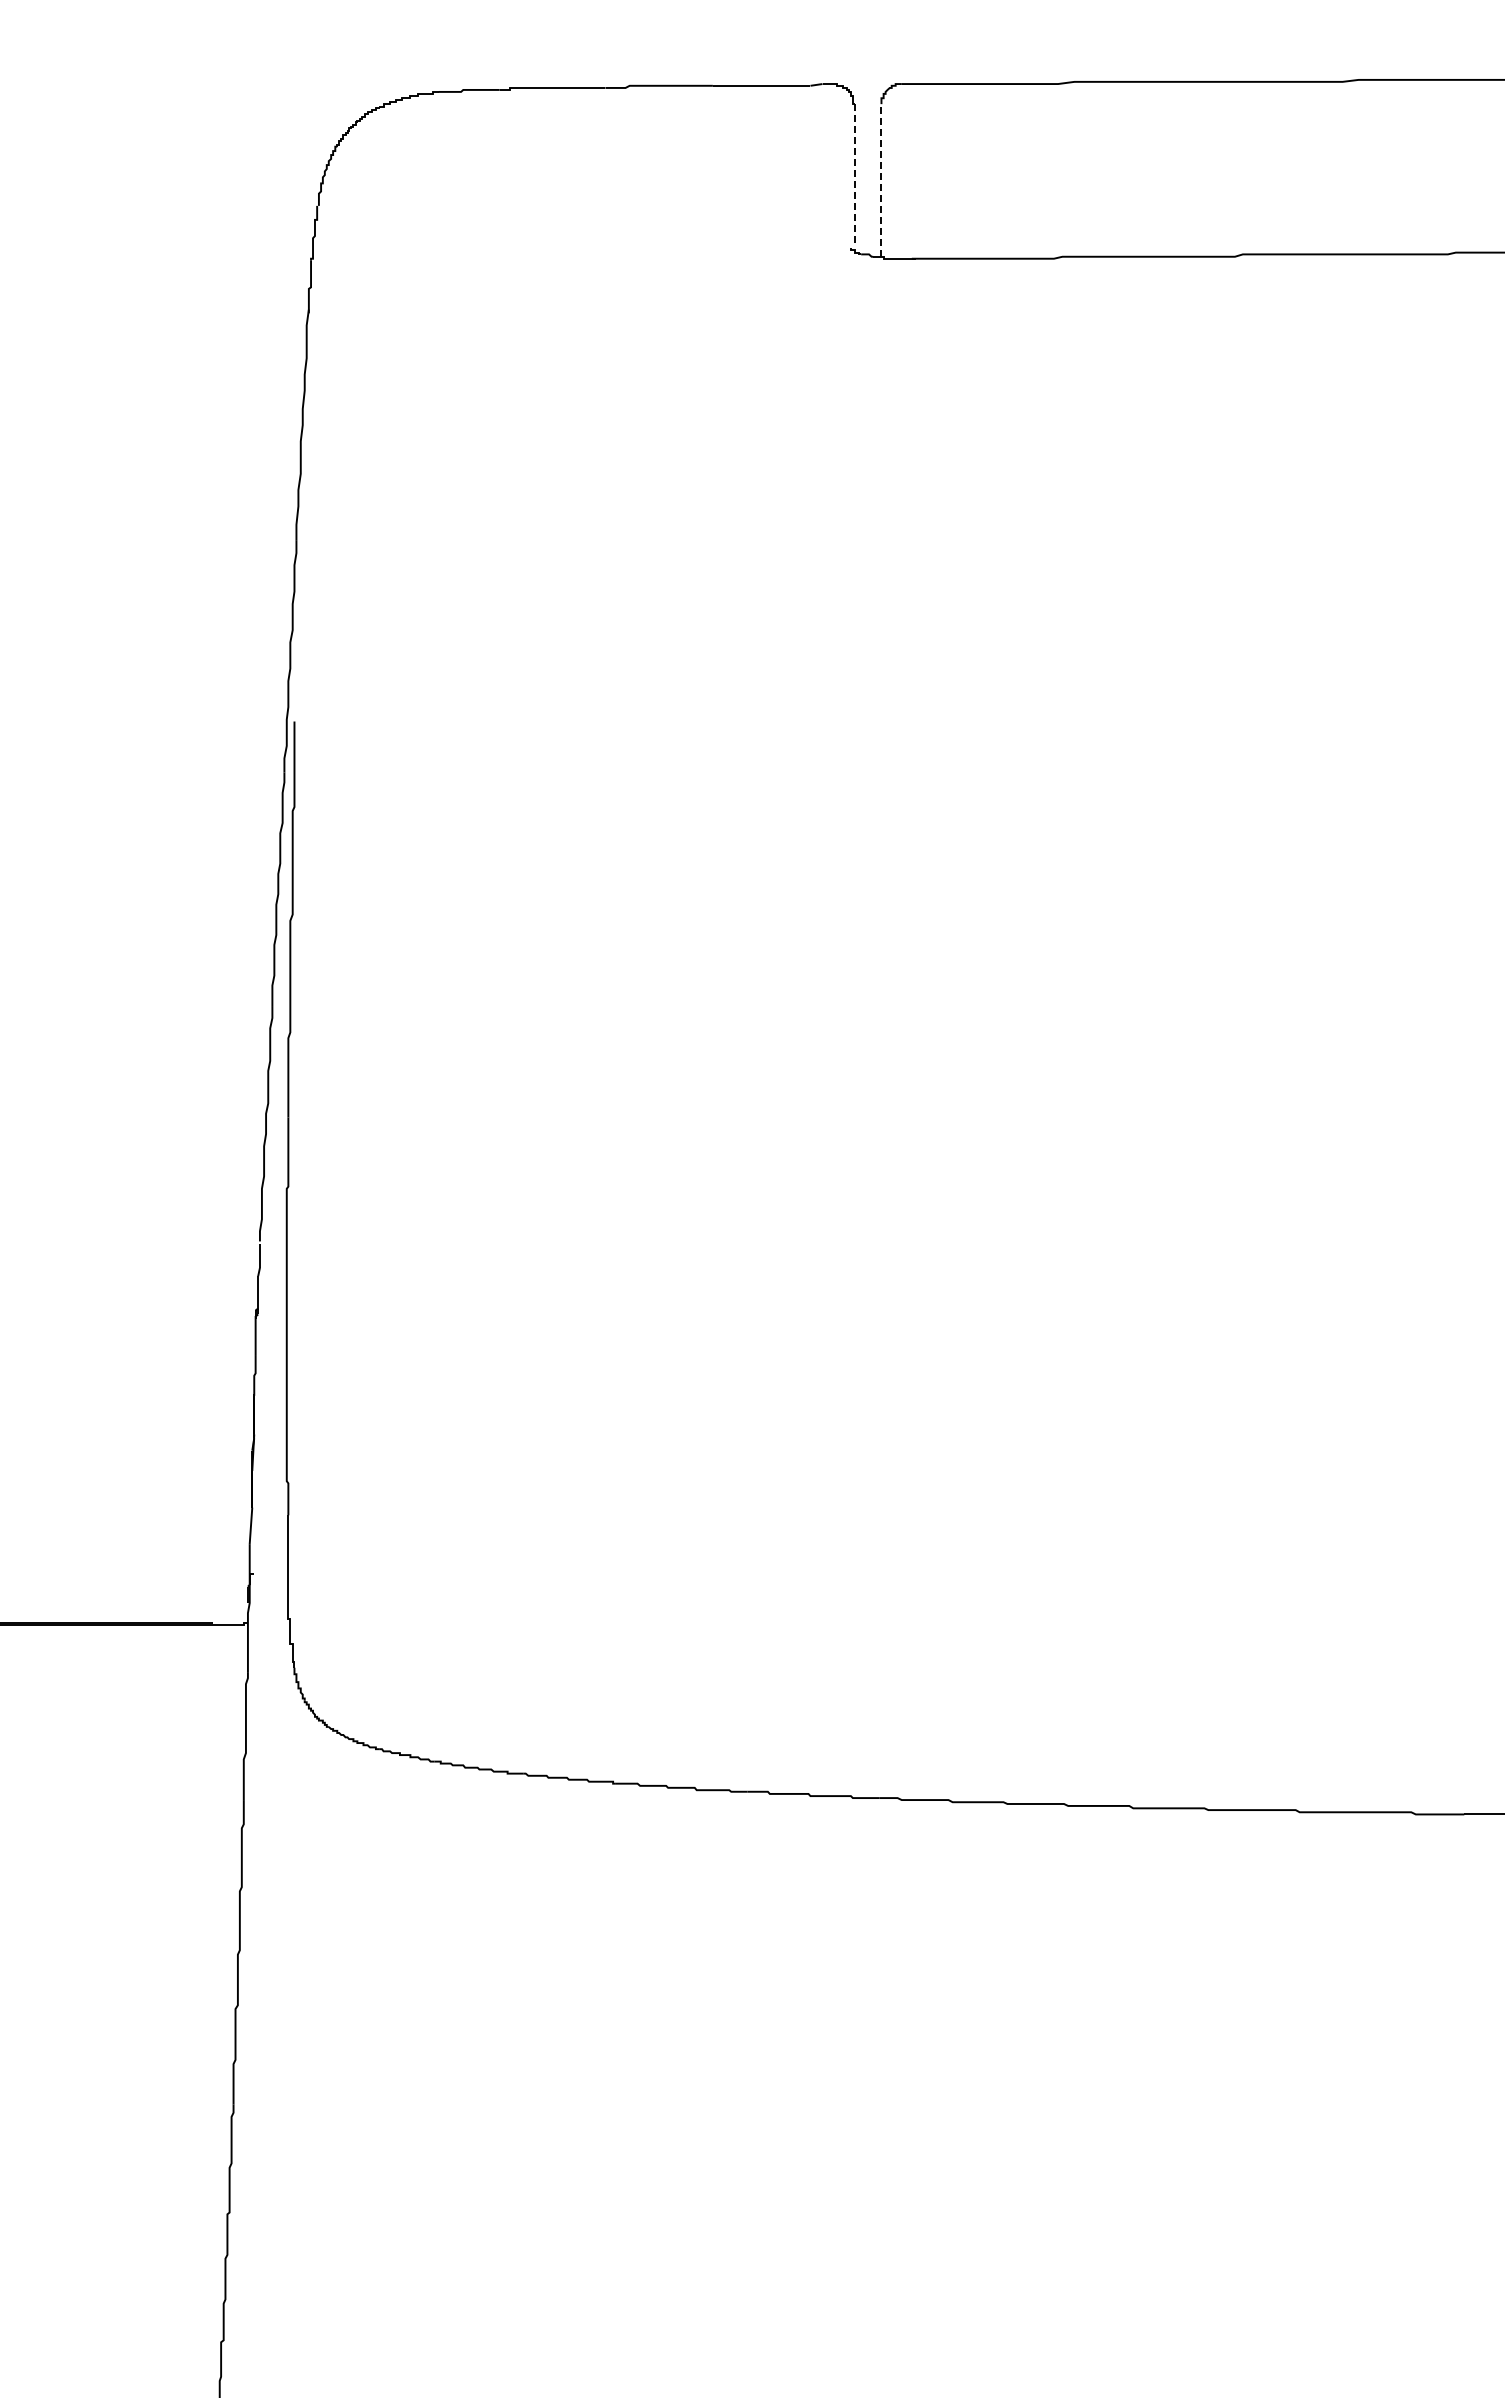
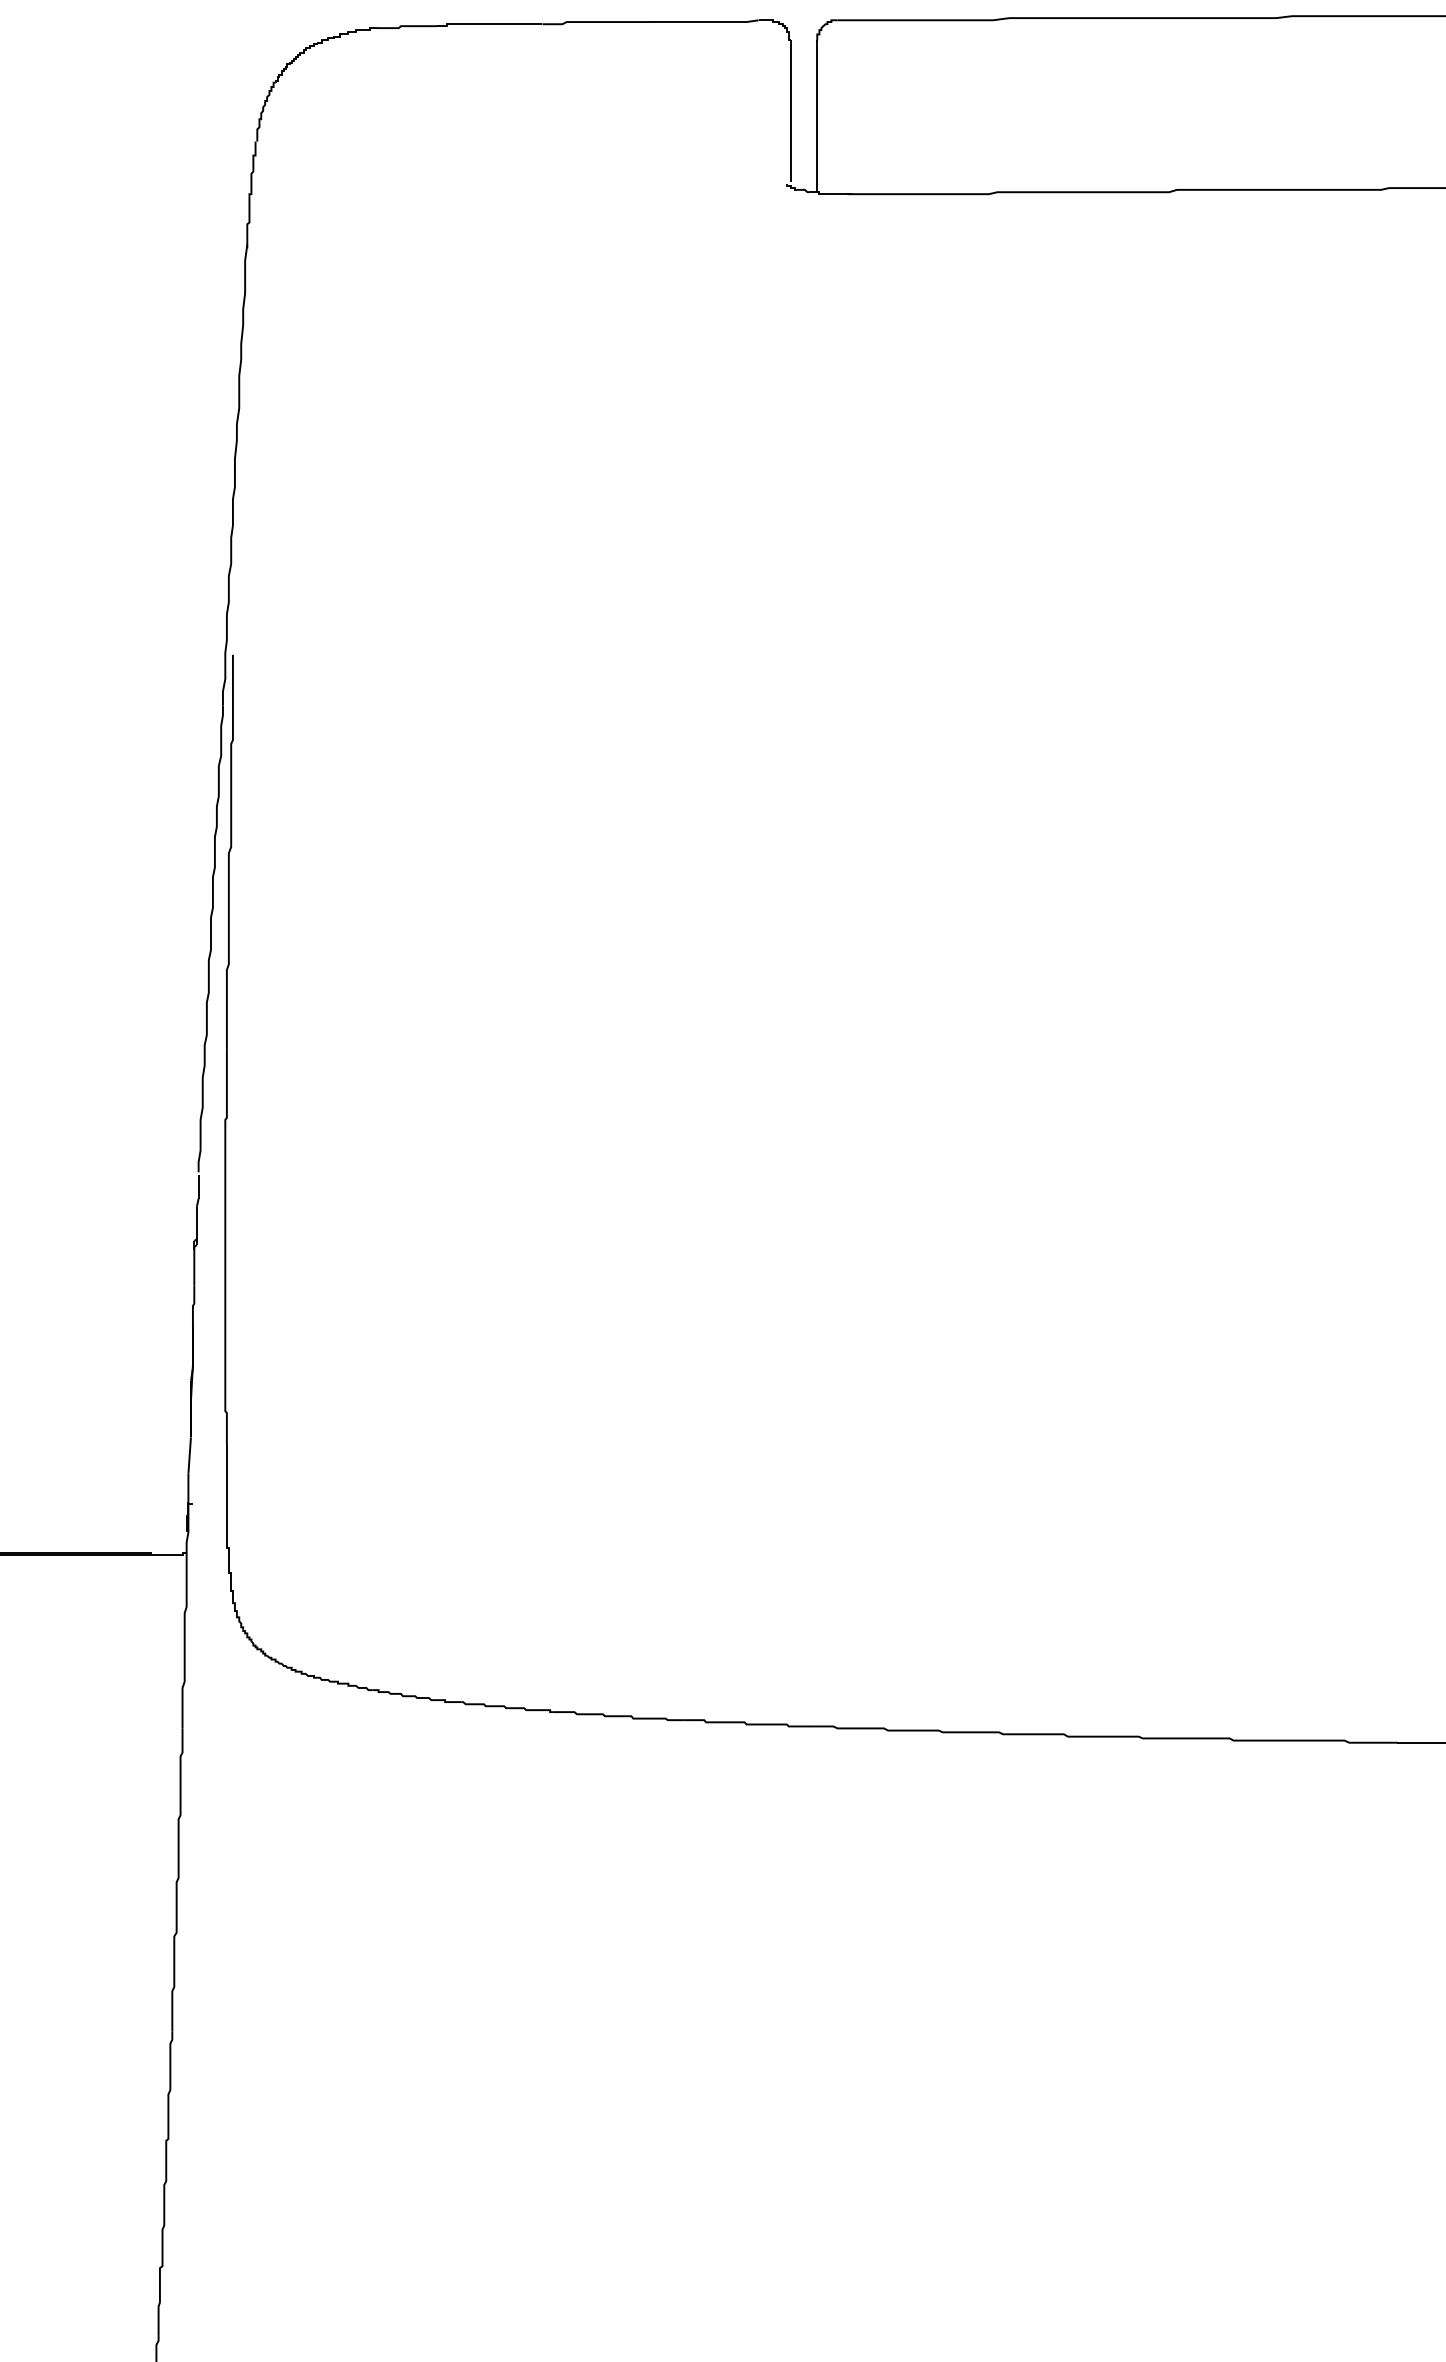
line: (855, 175) -> (791, 111), dashed -> solid
line: (881, 179) -> (817, 115), dashed -> solid

